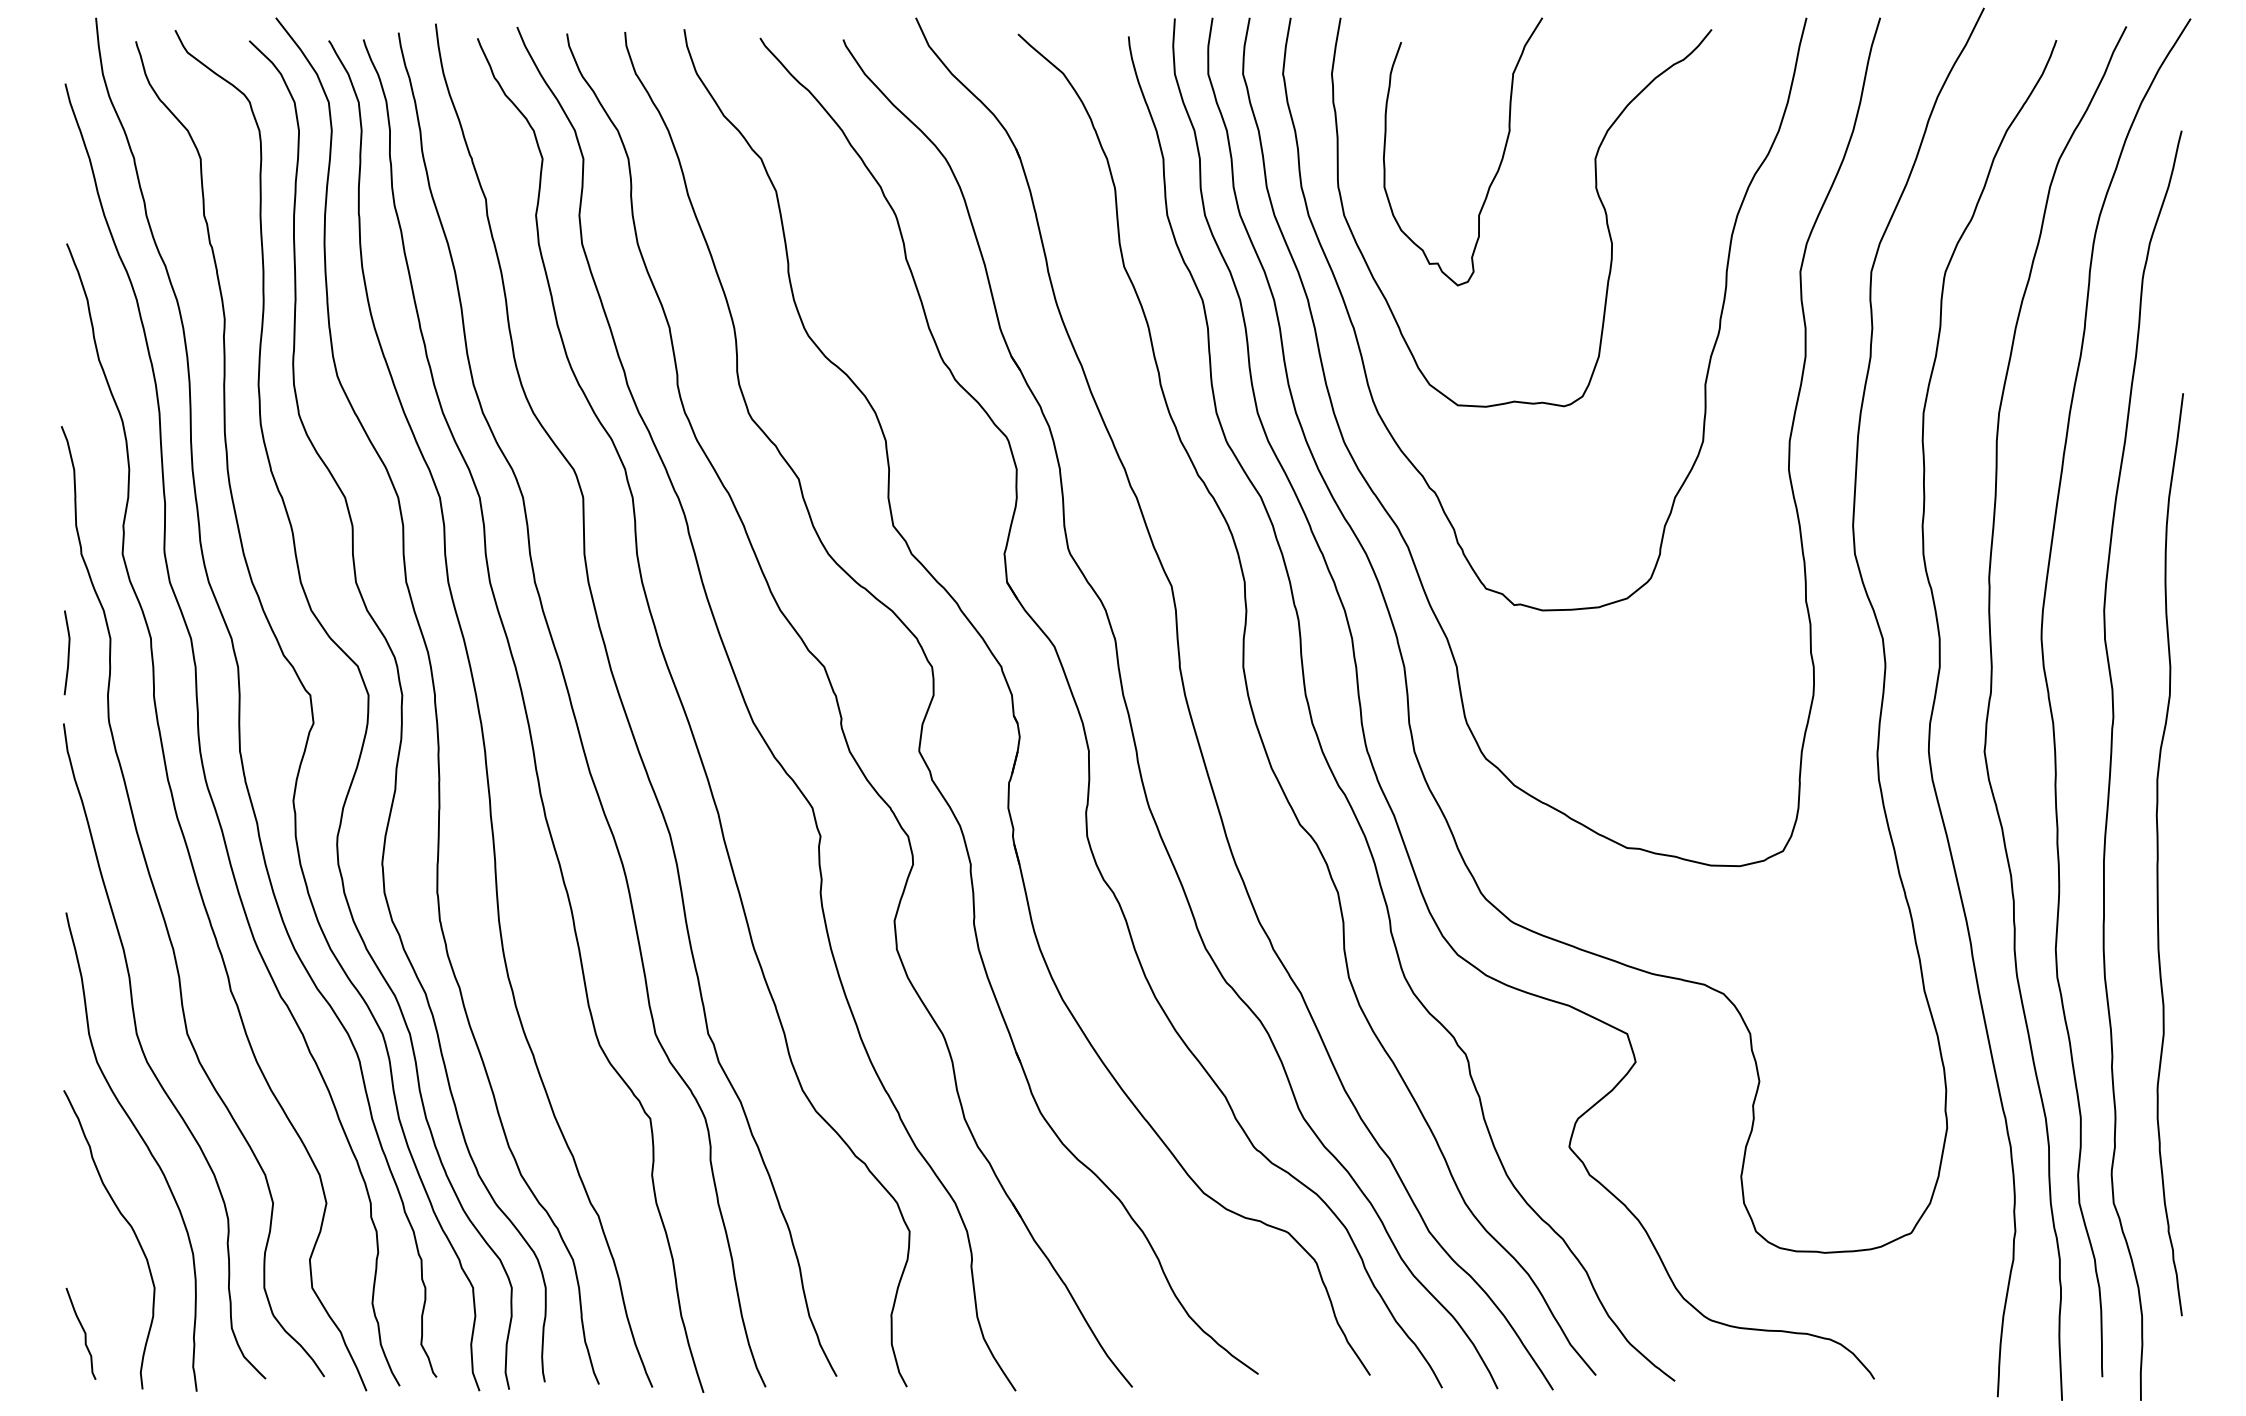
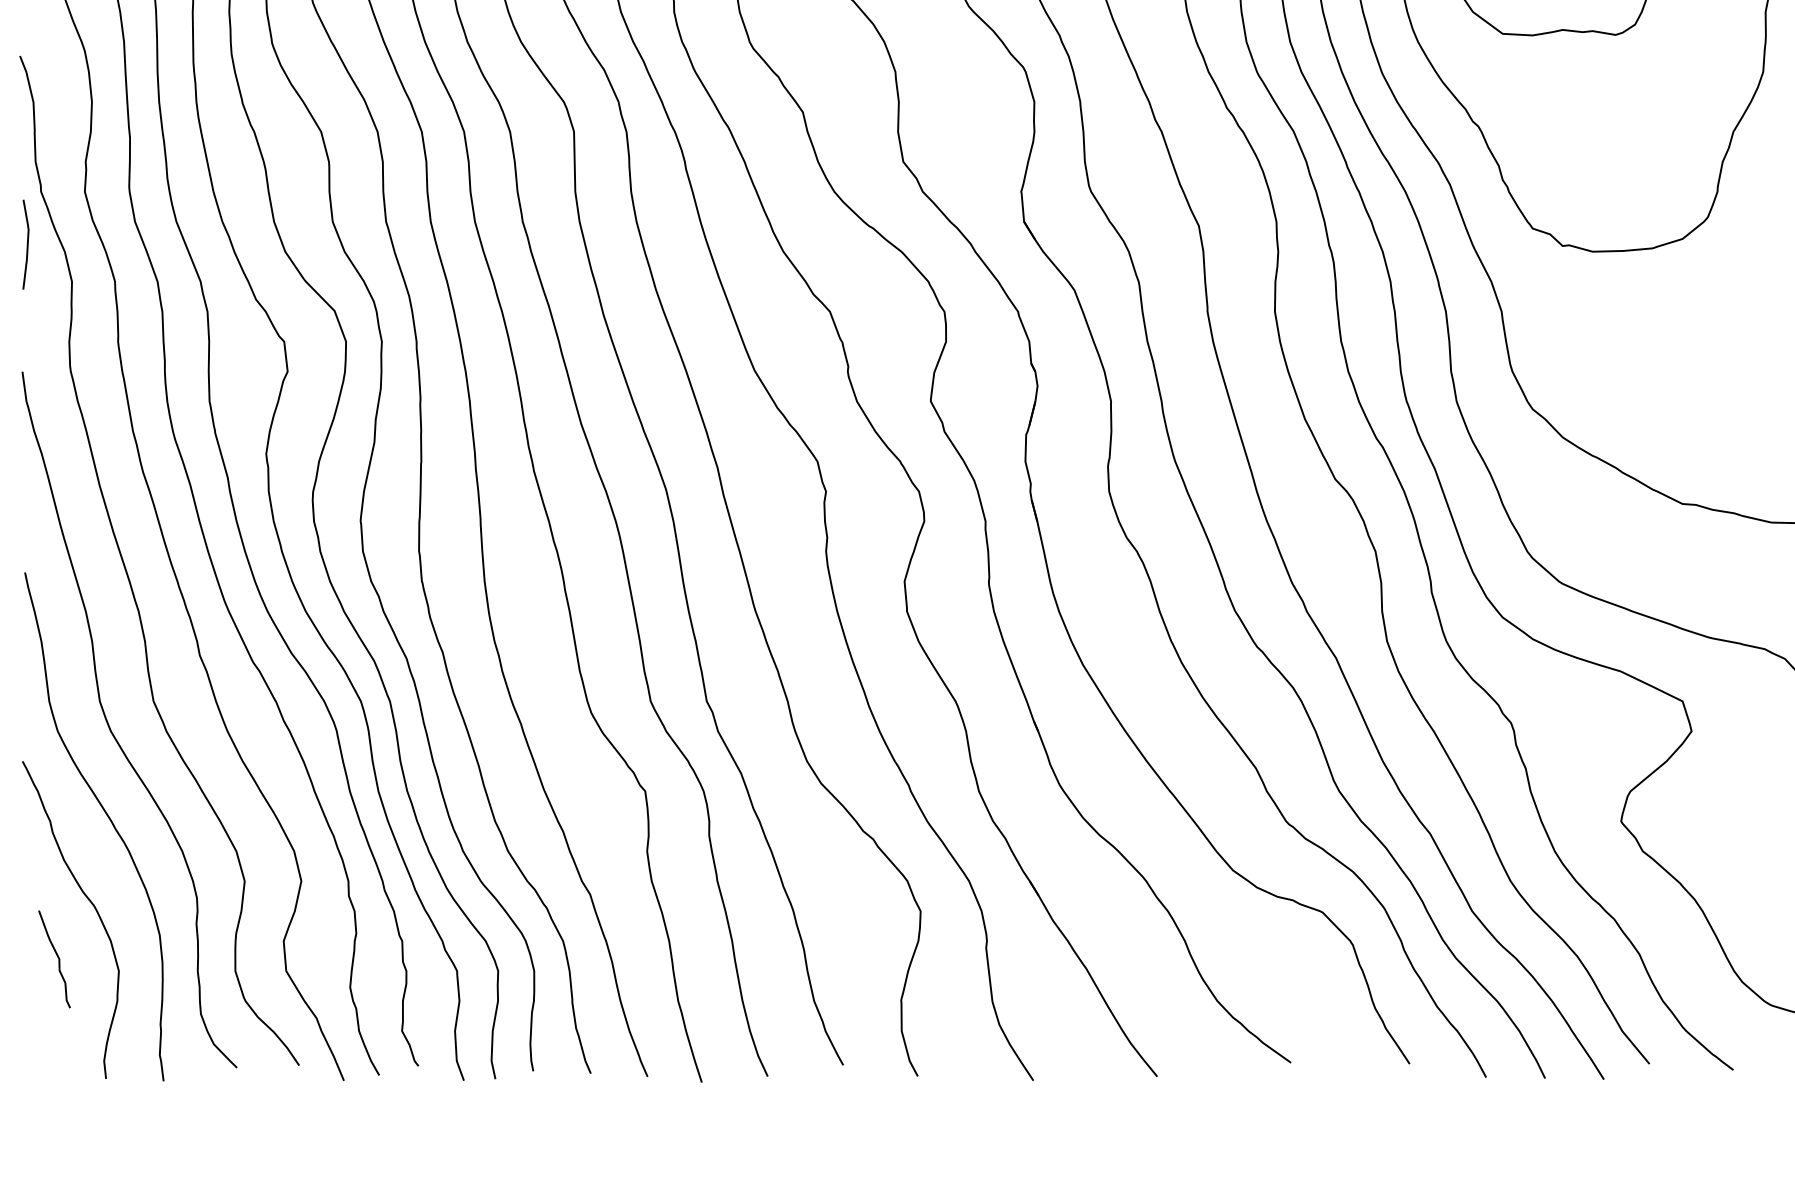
line: (67, 653) -> (26, 245), moved
curve: (83, 1331) -> (57, 956), moved

